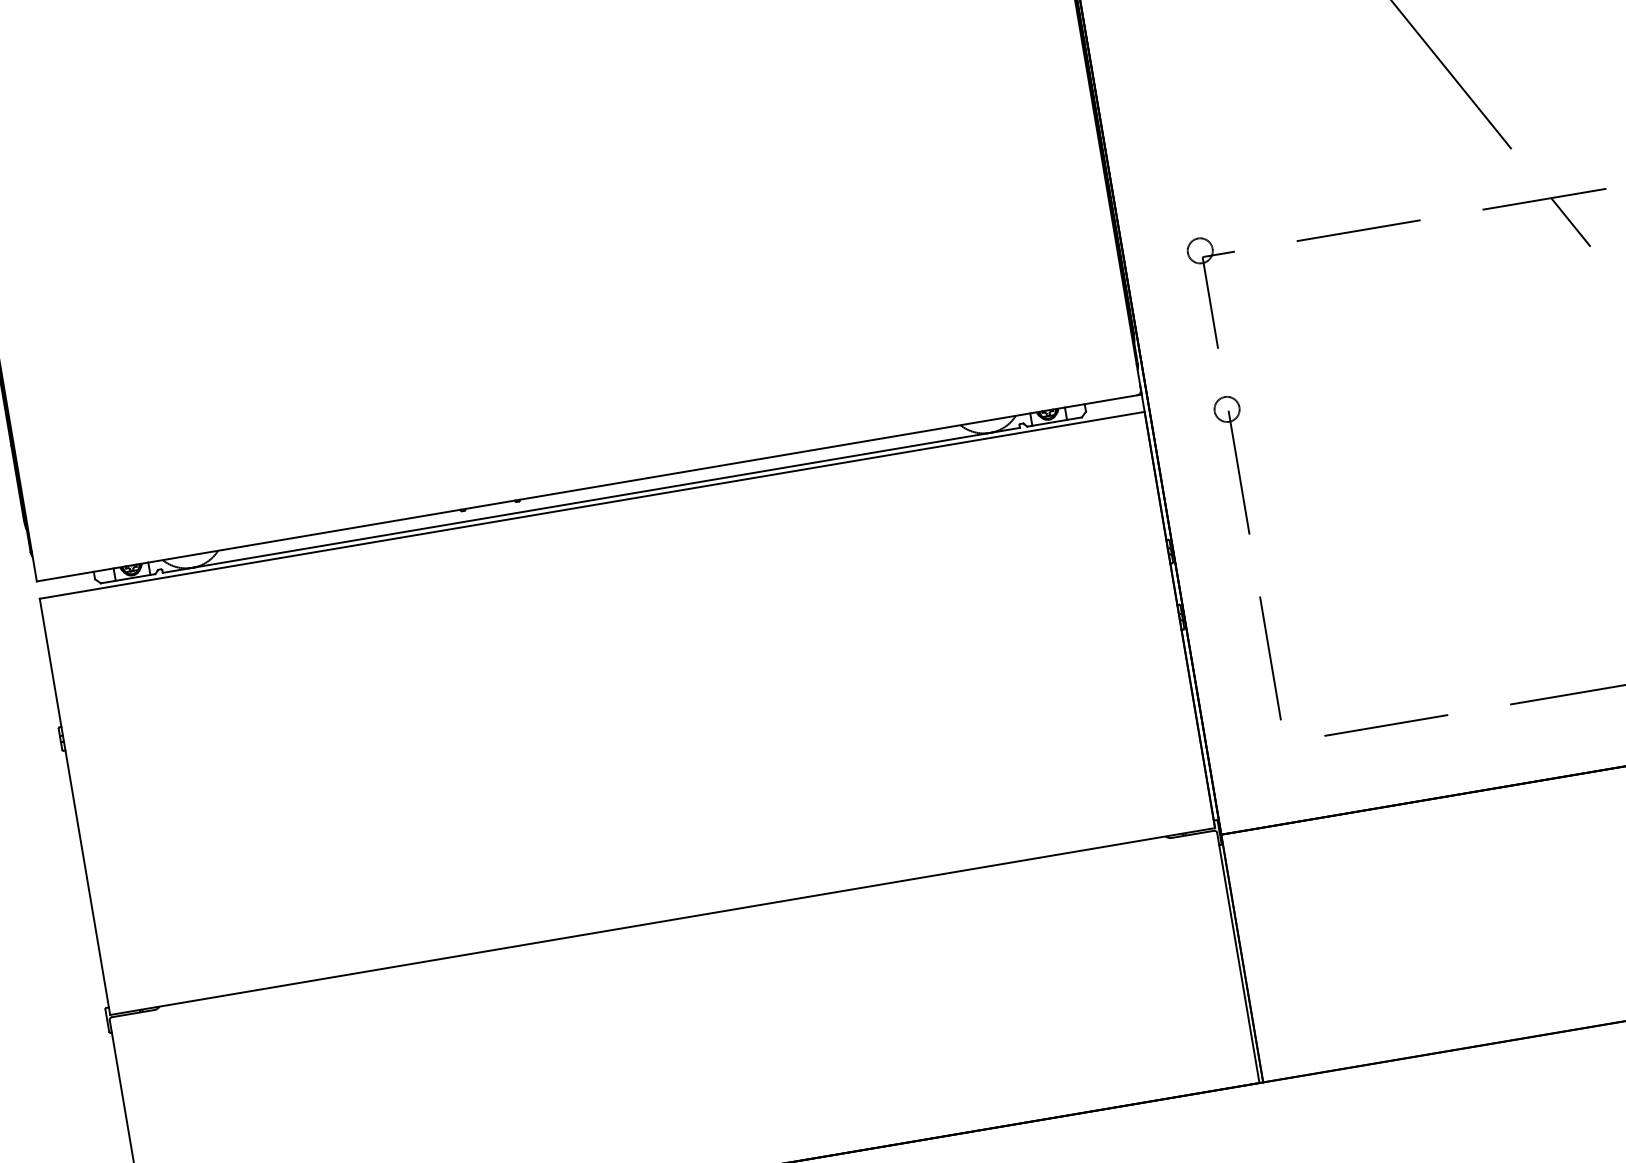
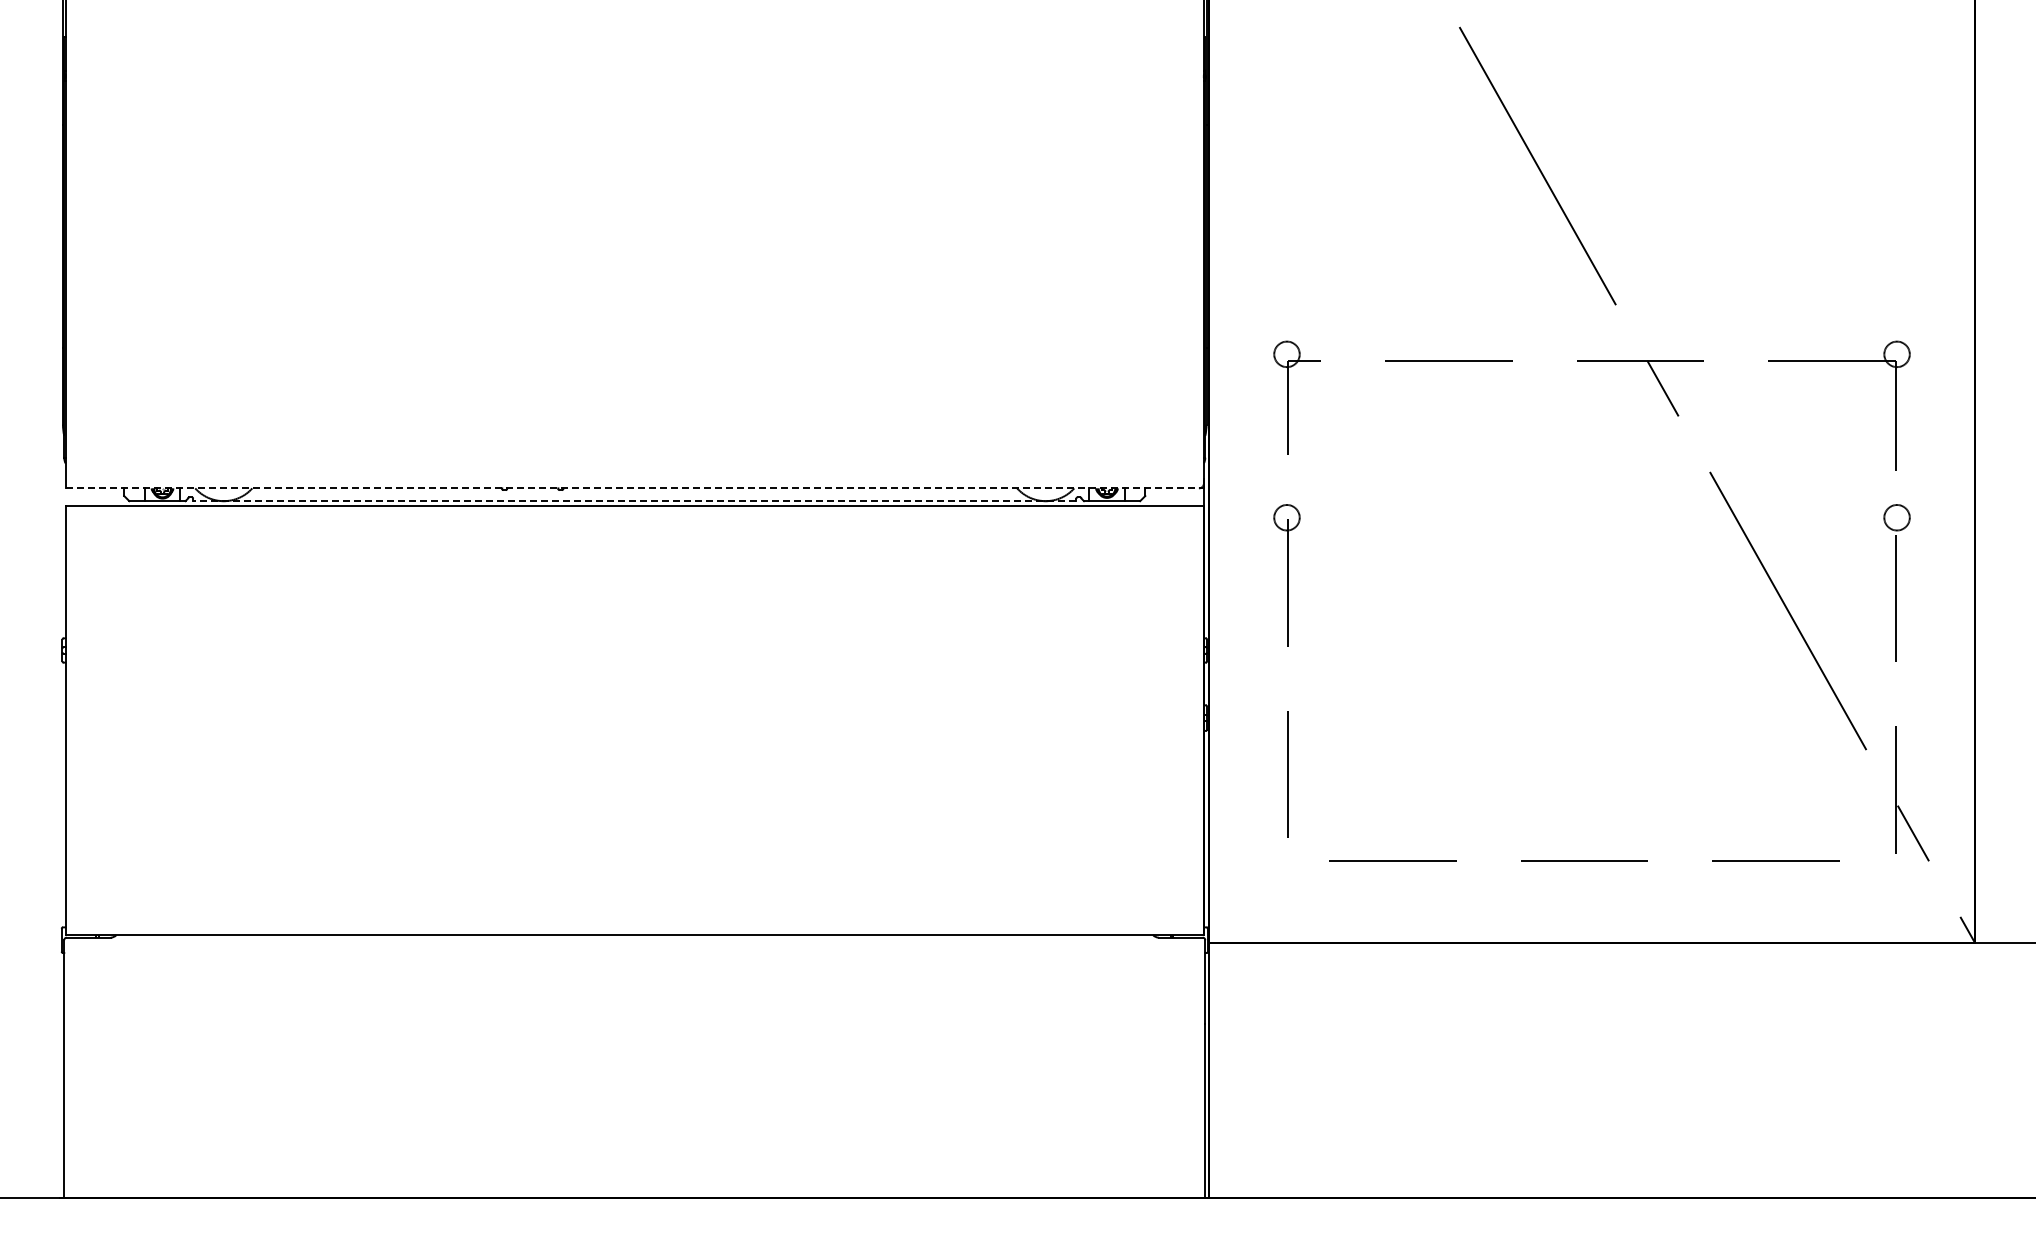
line: (590, 487) -> (635, 488), solid -> dashed
line: (591, 500) -> (634, 501), solid -> dashed

